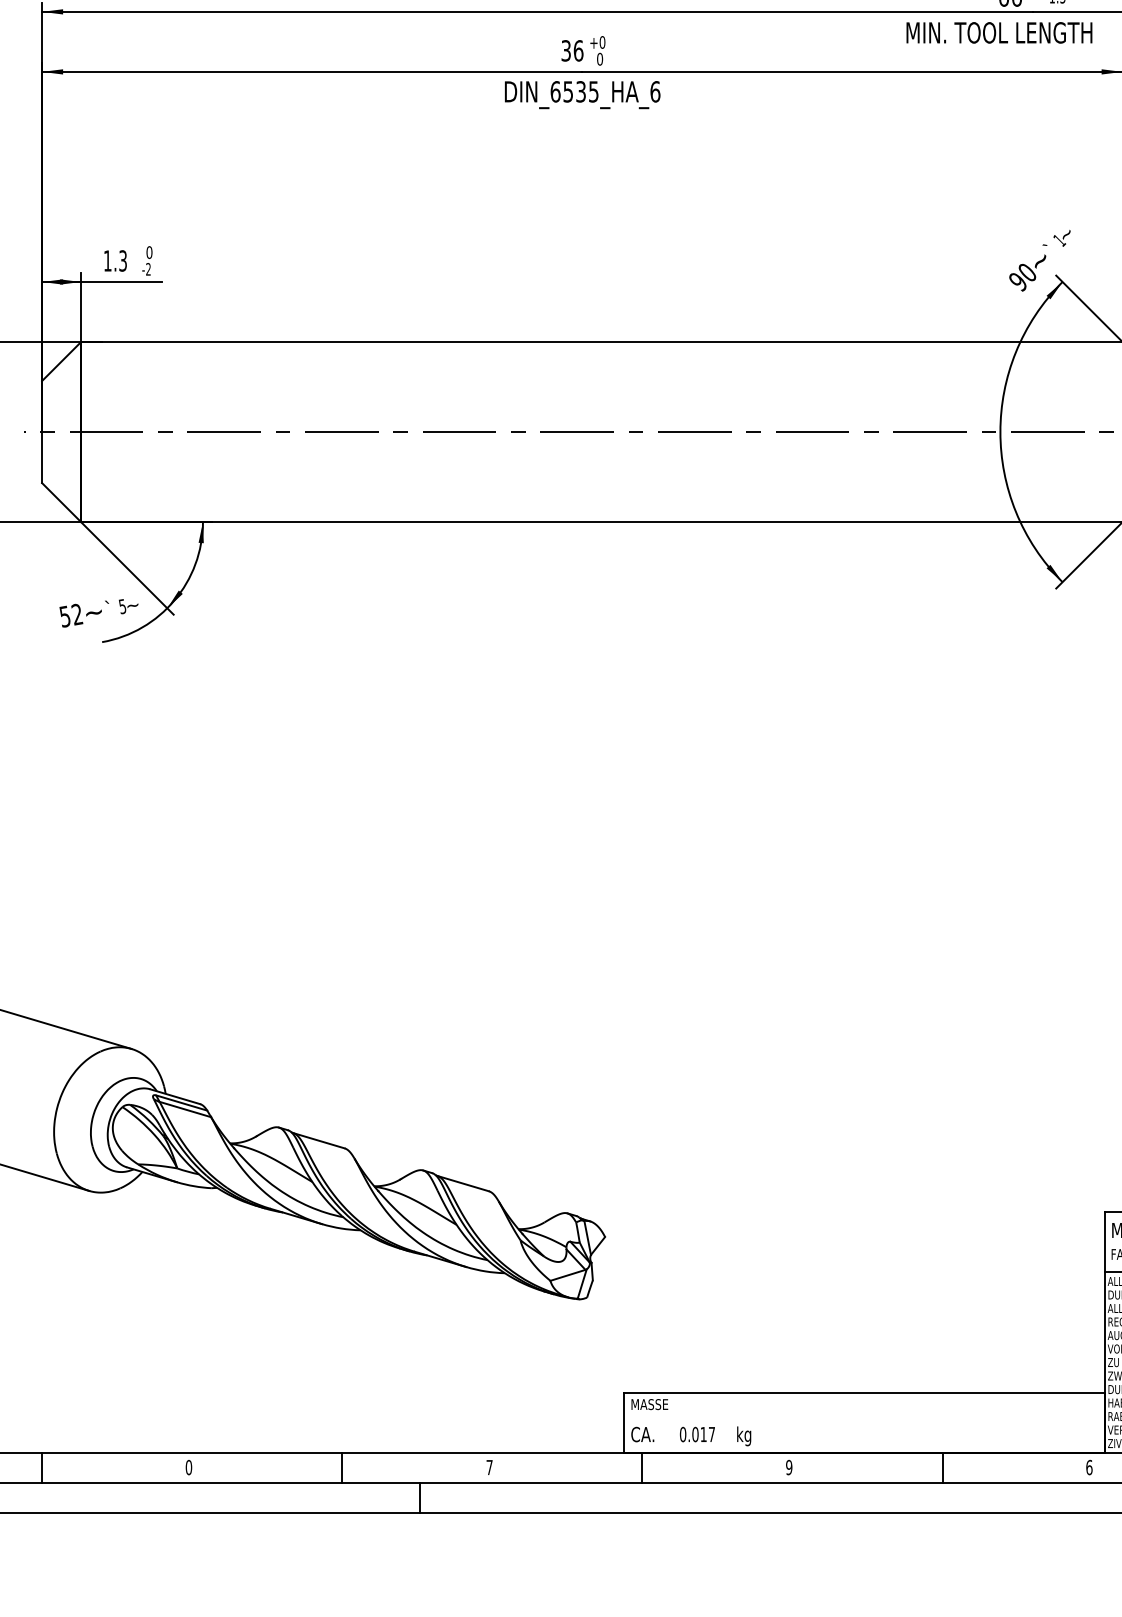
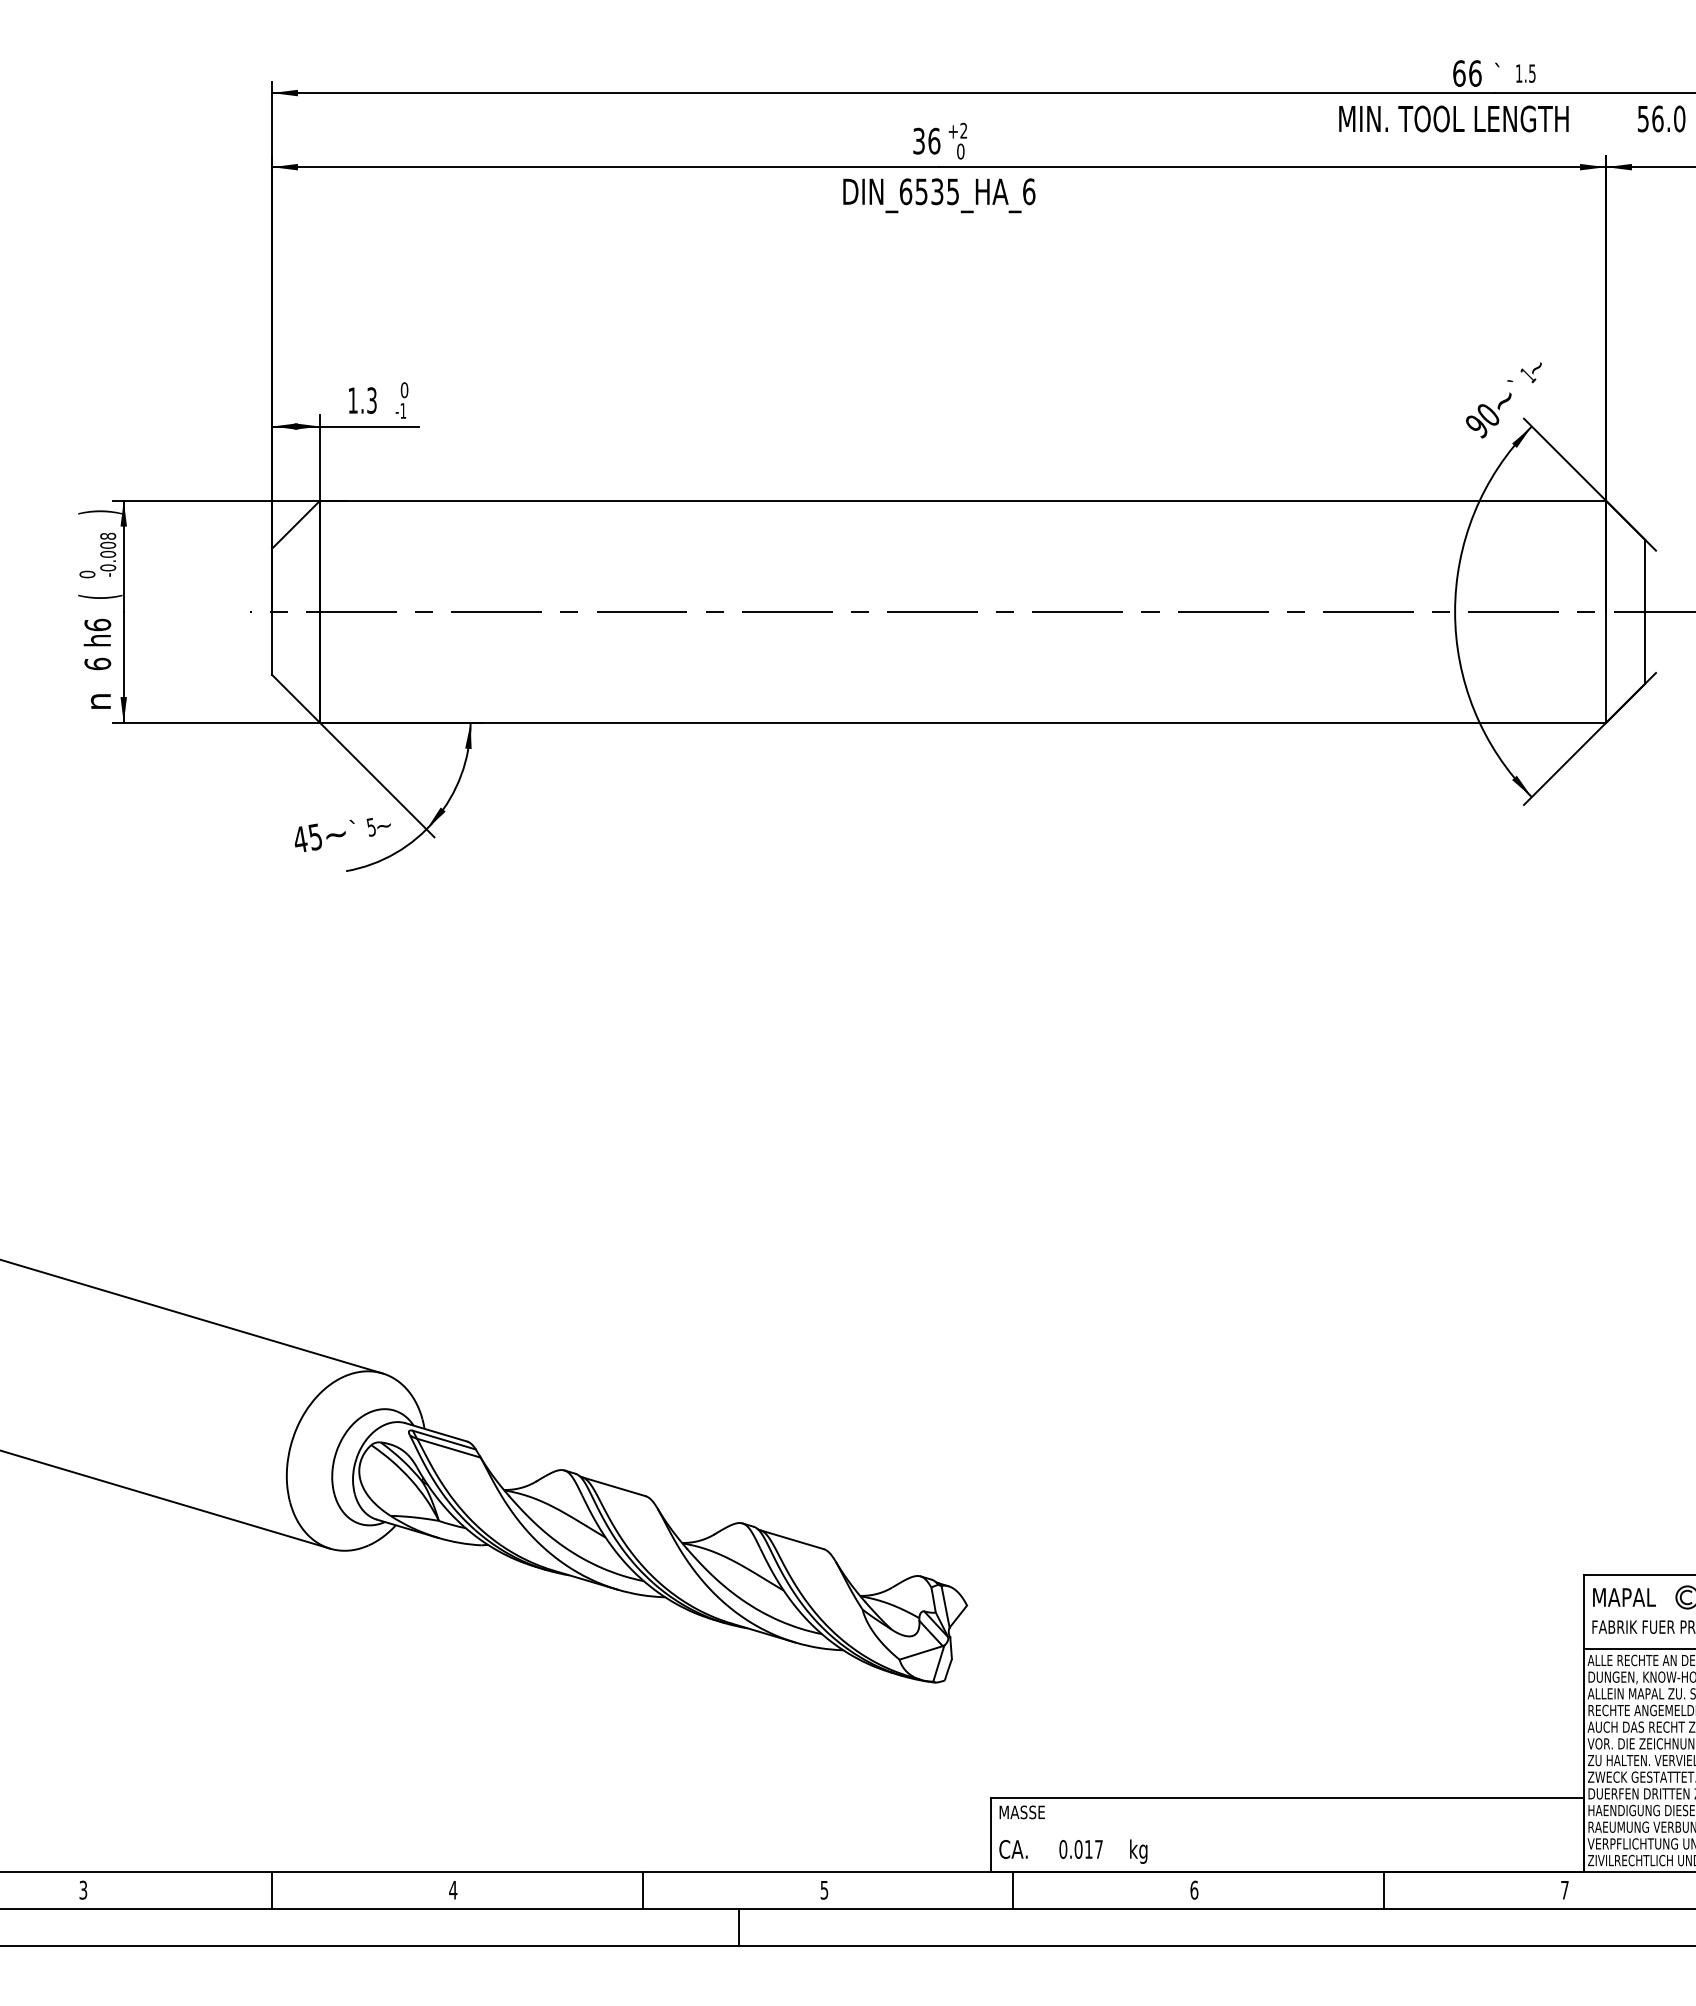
text: (602, 42) -> (963, 130), +0 -> +2
text: (148, 269) -> (403, 410), -2 -> -1
text: (70, 615) -> (307, 838), 52 -> 45
text: (189, 1466) -> (453, 1889), 0 -> 4
text: (789, 1466) -> (1194, 1889), 9 -> 6
text: (1089, 1466) -> (1564, 1889), 6 -> 7
text: (489, 1467) -> (824, 1890), 7 -> 5

